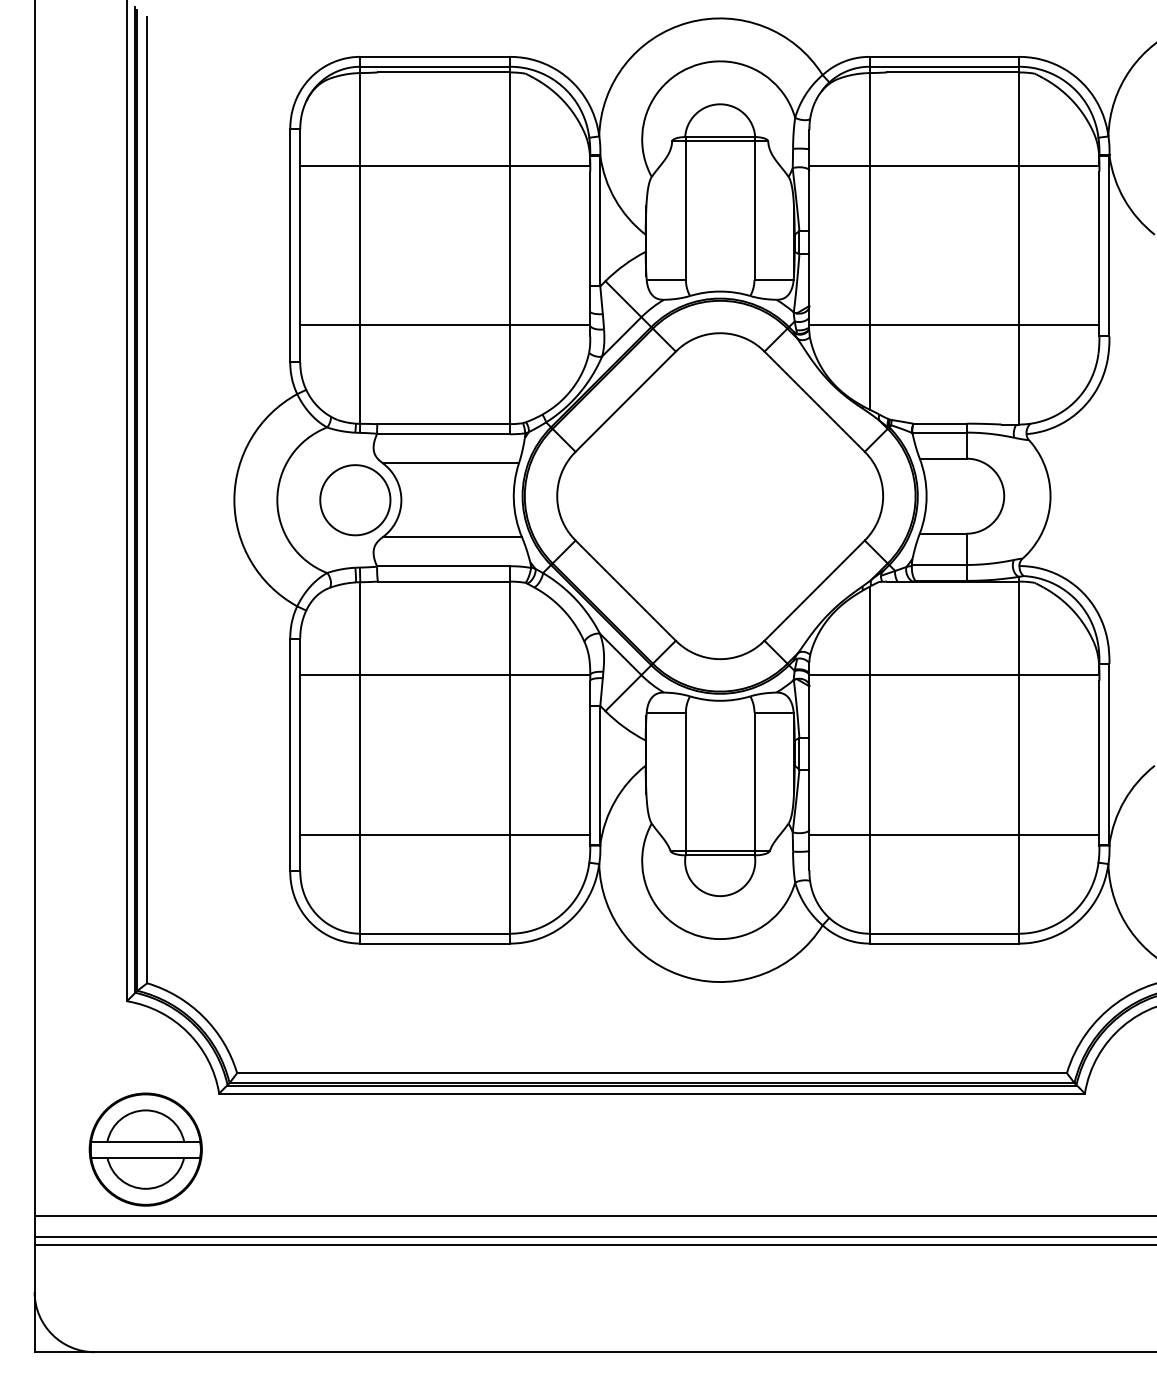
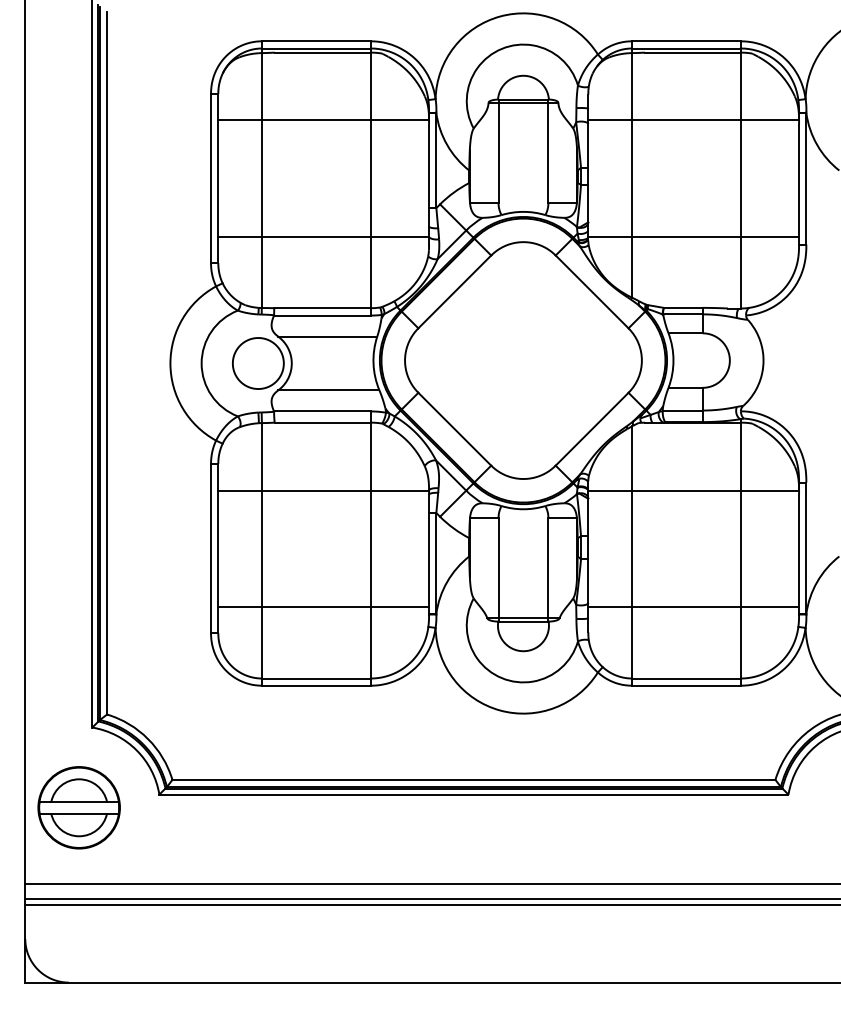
part: (145, 1149) -> (78, 807), moved

